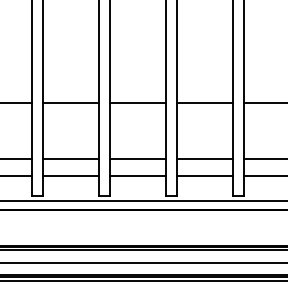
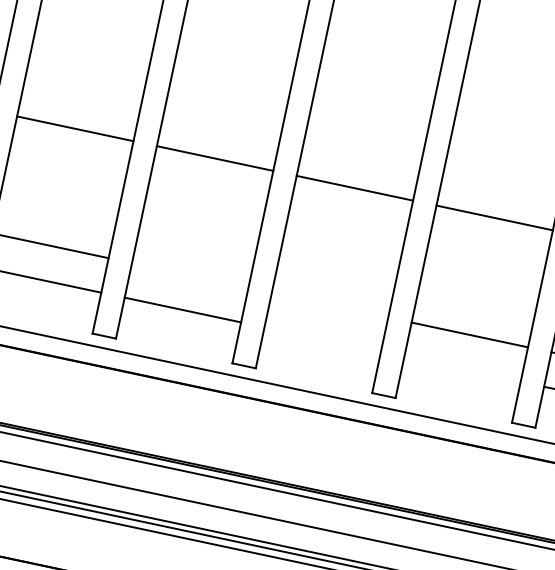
line: (70, 159) -> (189, 275), removed
line: (137, 159) -> (328, 305), removed
line: (137, 175) -> (321, 338), removed
line: (205, 175) -> (463, 368), removed

